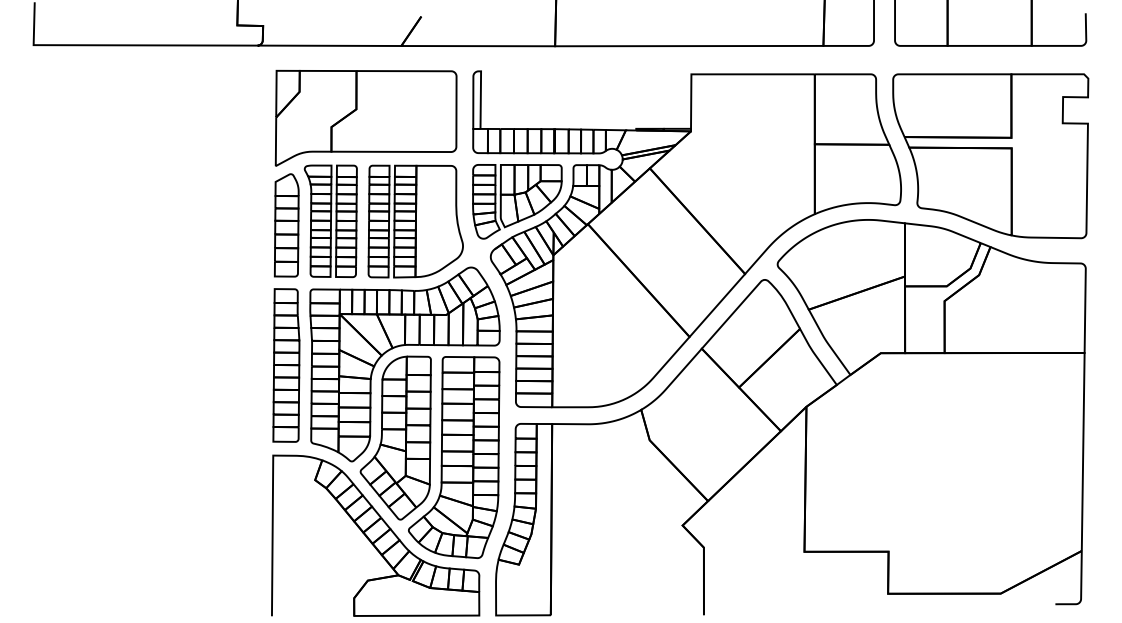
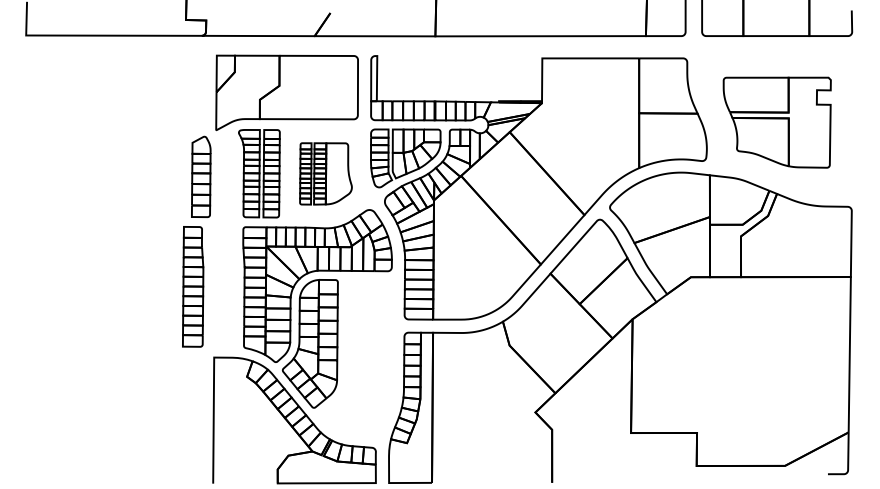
part: (990, 156) -> (777, 122), size x0.7
part: (415, 221) -> (325, 173), size x0.7
part: (286, 225) -> (201, 177), moved
part: (286, 365) -> (193, 286), moved
part: (454, 457) -> (356, 359), removed

